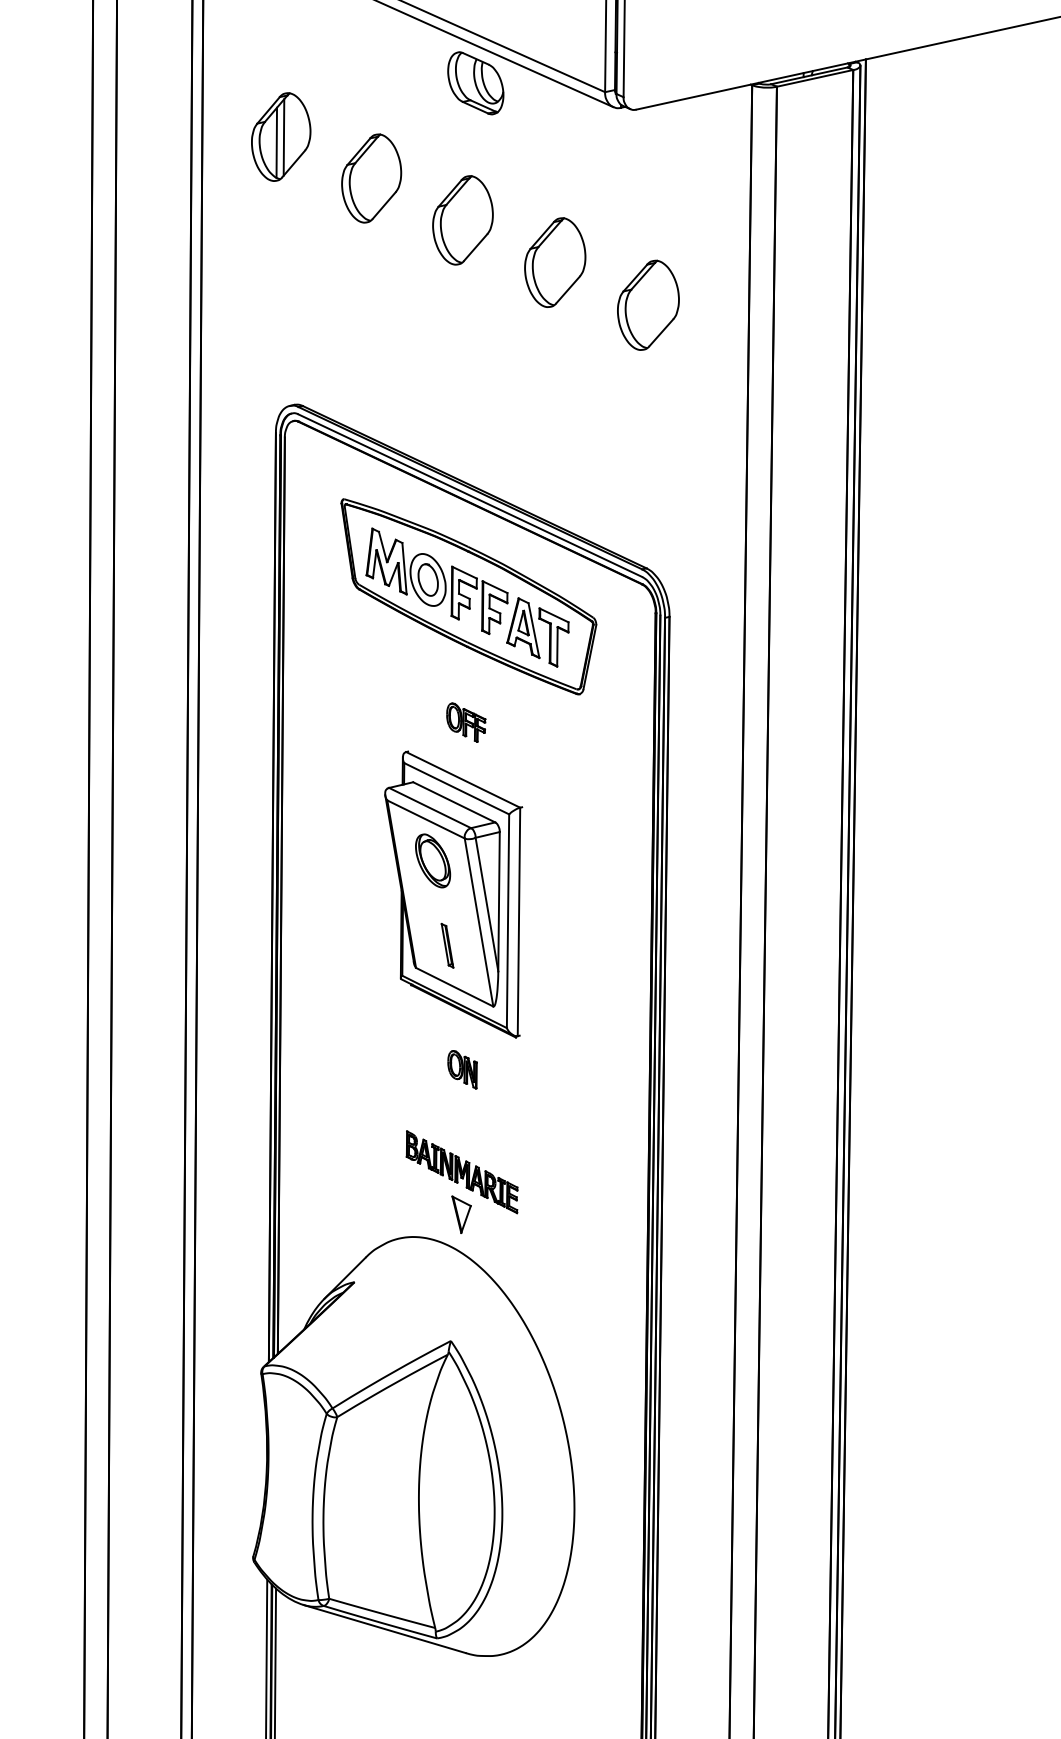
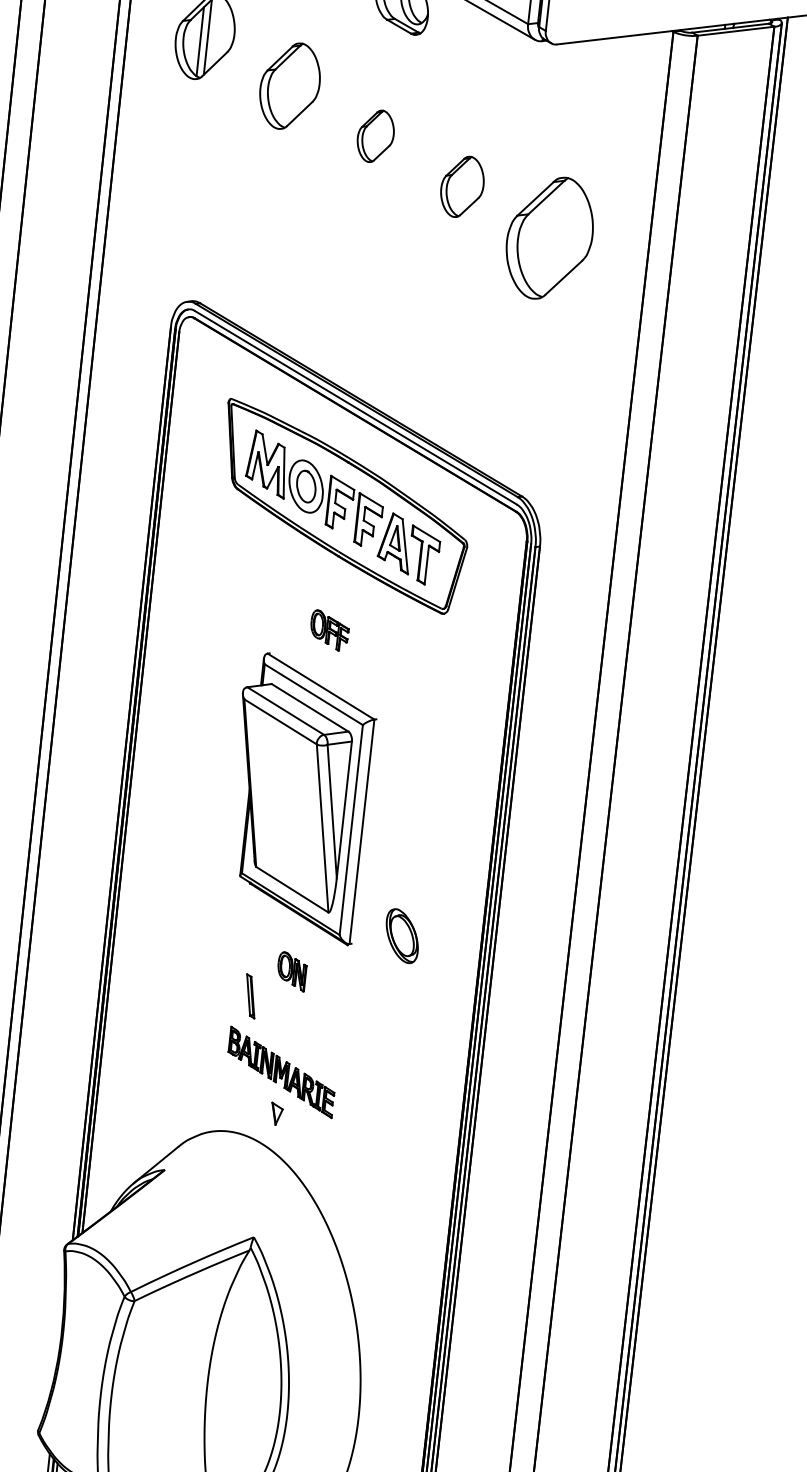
part: (462, 220) -> (375, 136), size x0.6
part: (555, 262) -> (462, 186), size x0.7
part: (648, 304) -> (549, 237), size x1.4
part: (433, 860) -> (402, 935), moved
part: (447, 945) -> (250, 996), moved
part: (461, 1214) -> (276, 1113), size x0.6

